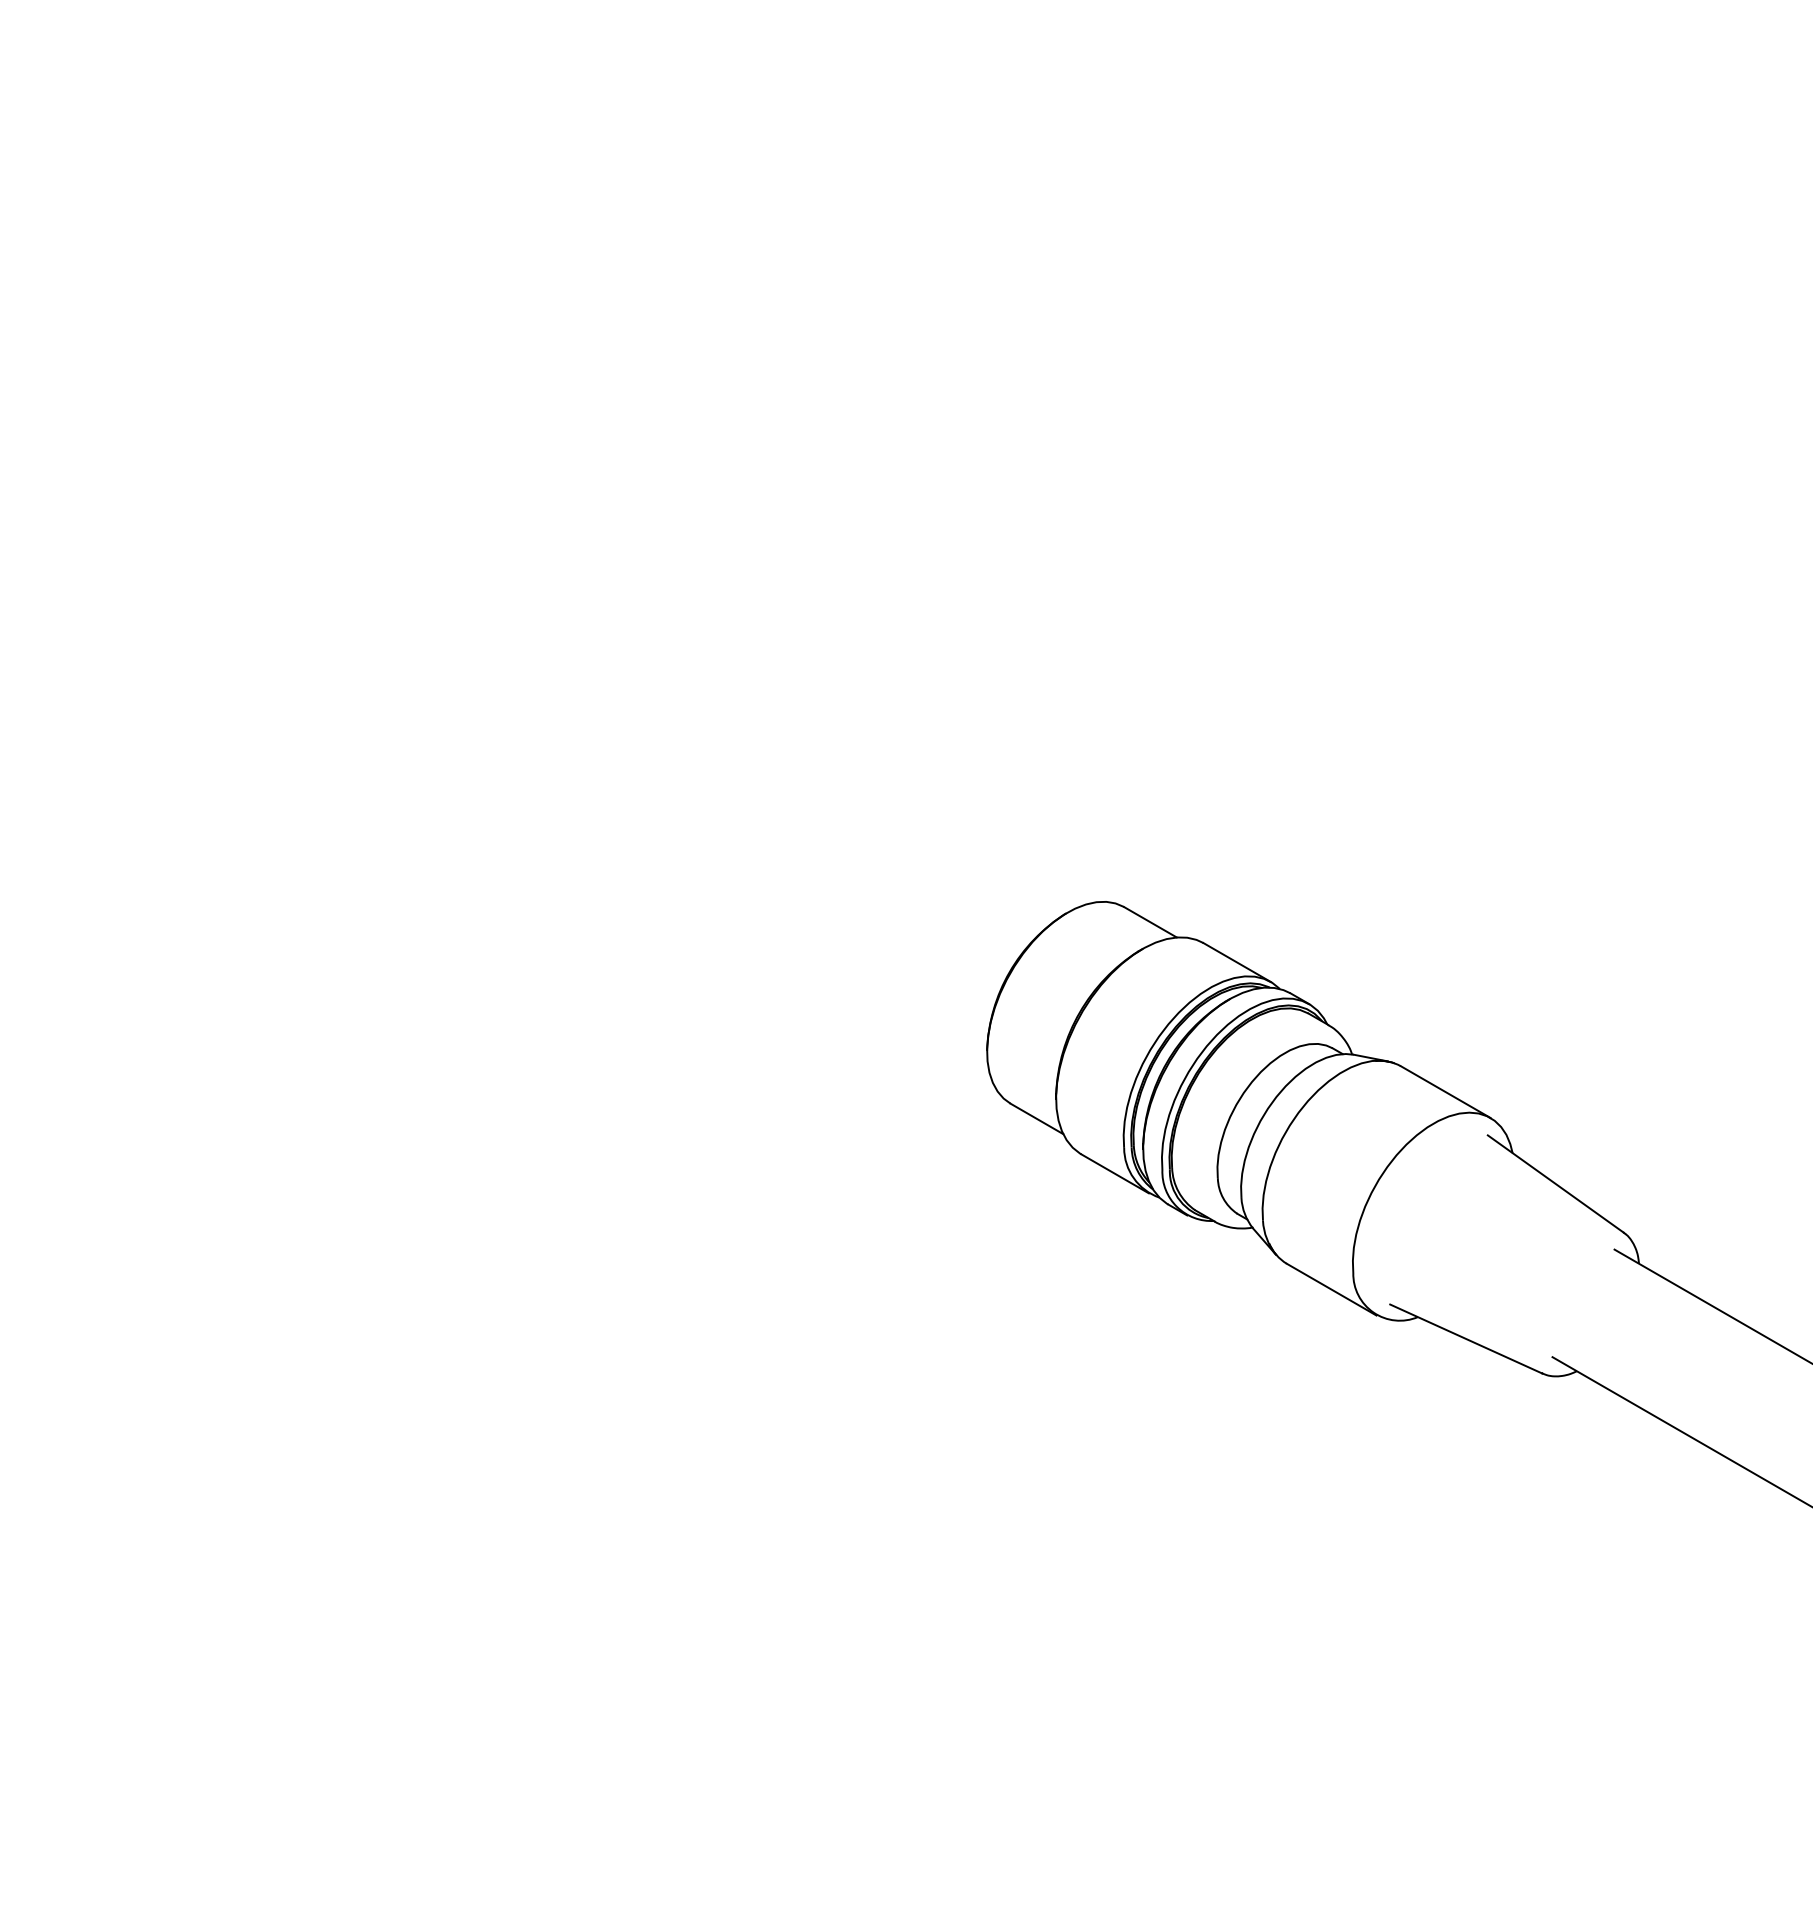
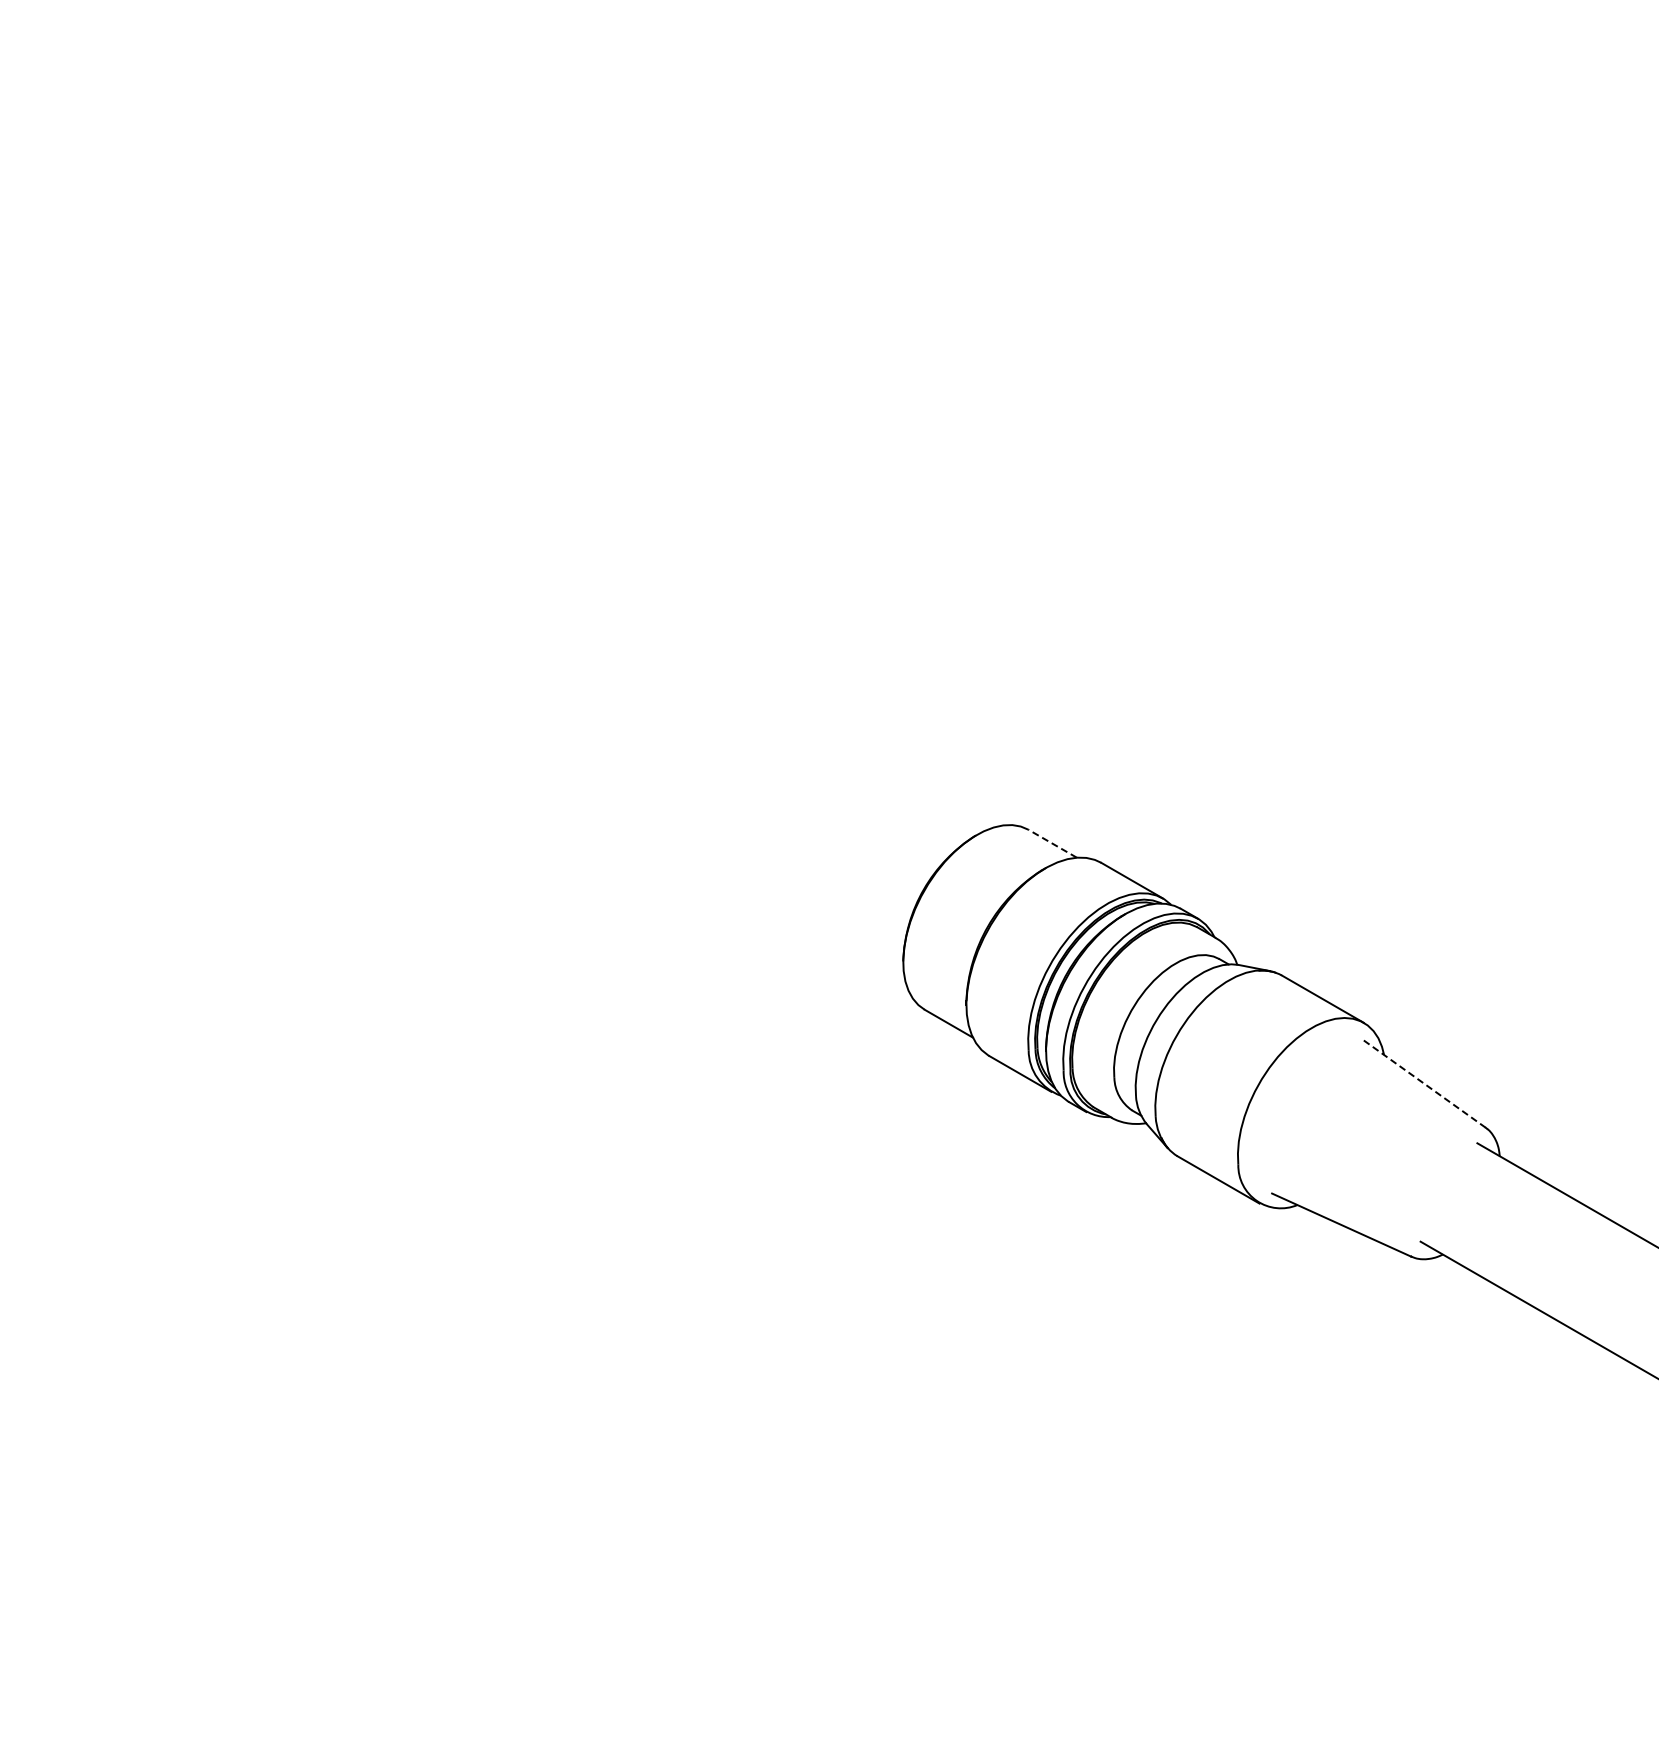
line: (1150, 921) -> (1052, 843), solid -> dashed
line: (1555, 1183) -> (1423, 1082), solid -> dashed

